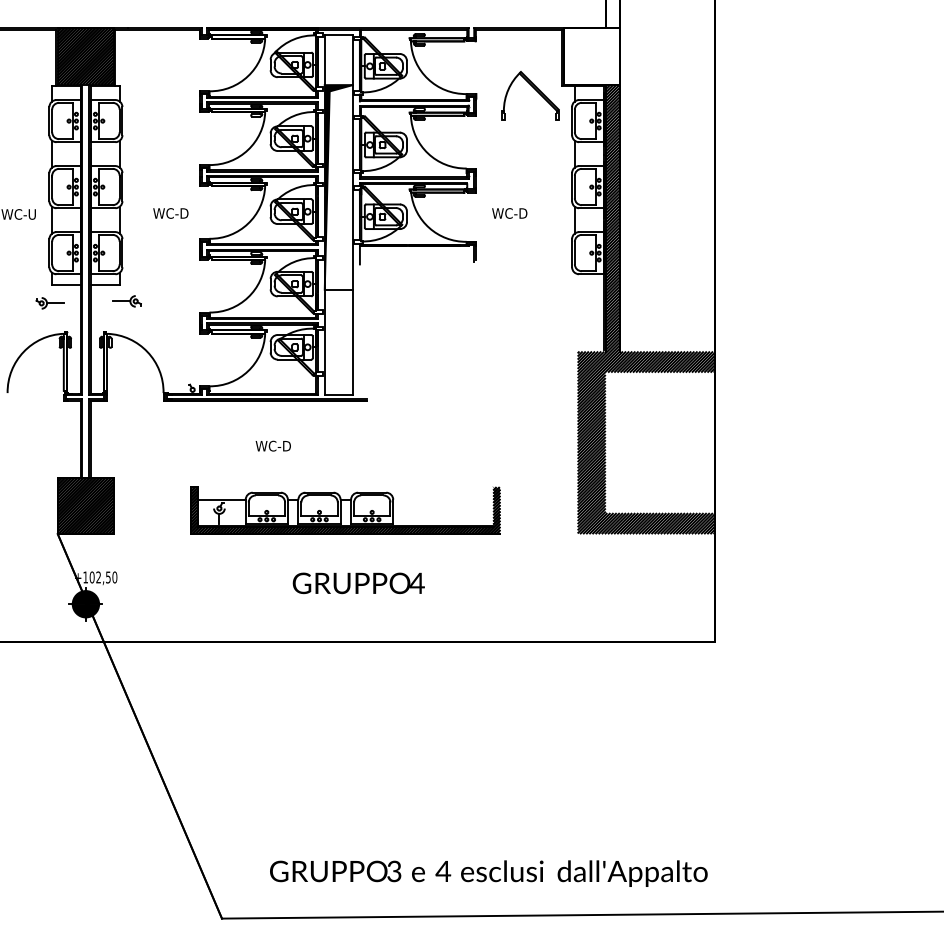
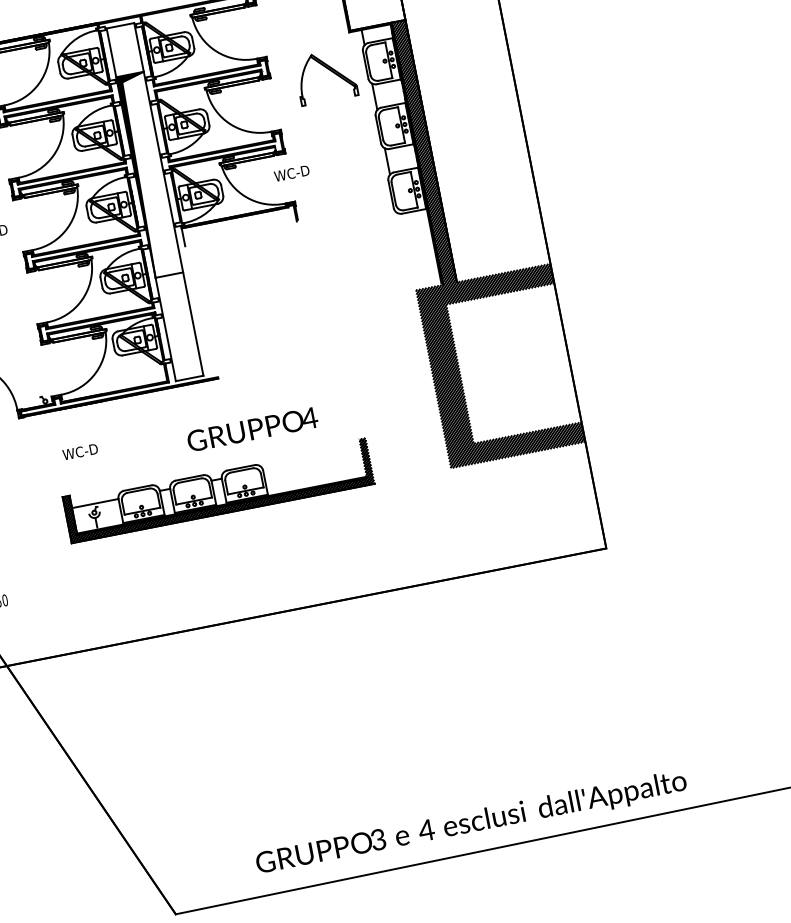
part: (535, 90) -> (329, 70), moved
text: (509, 213) -> (291, 173), moved
text: (272, 445) -> (79, 451), moved
text: (358, 583) -> (252, 429), moved
text: (488, 873) -> (471, 823), moved

